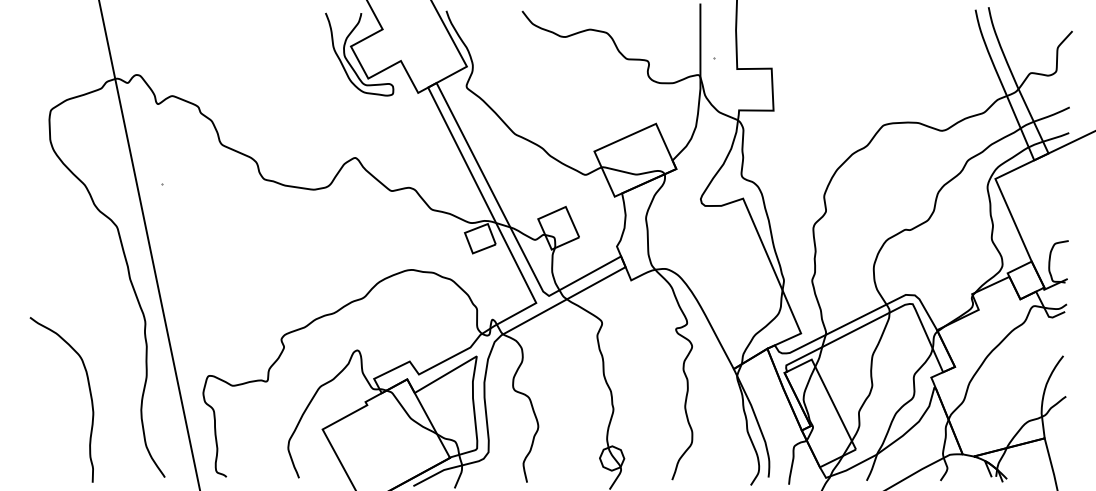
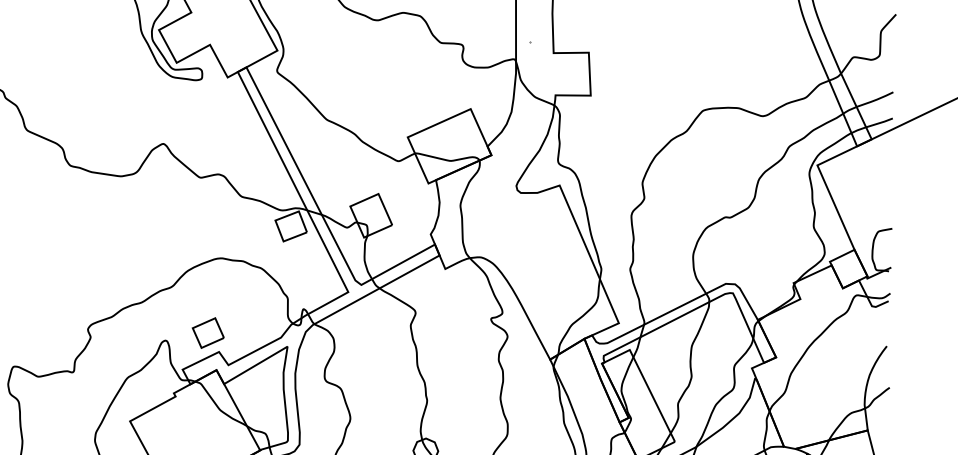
part: (399, 342) -> (208, 332), added

